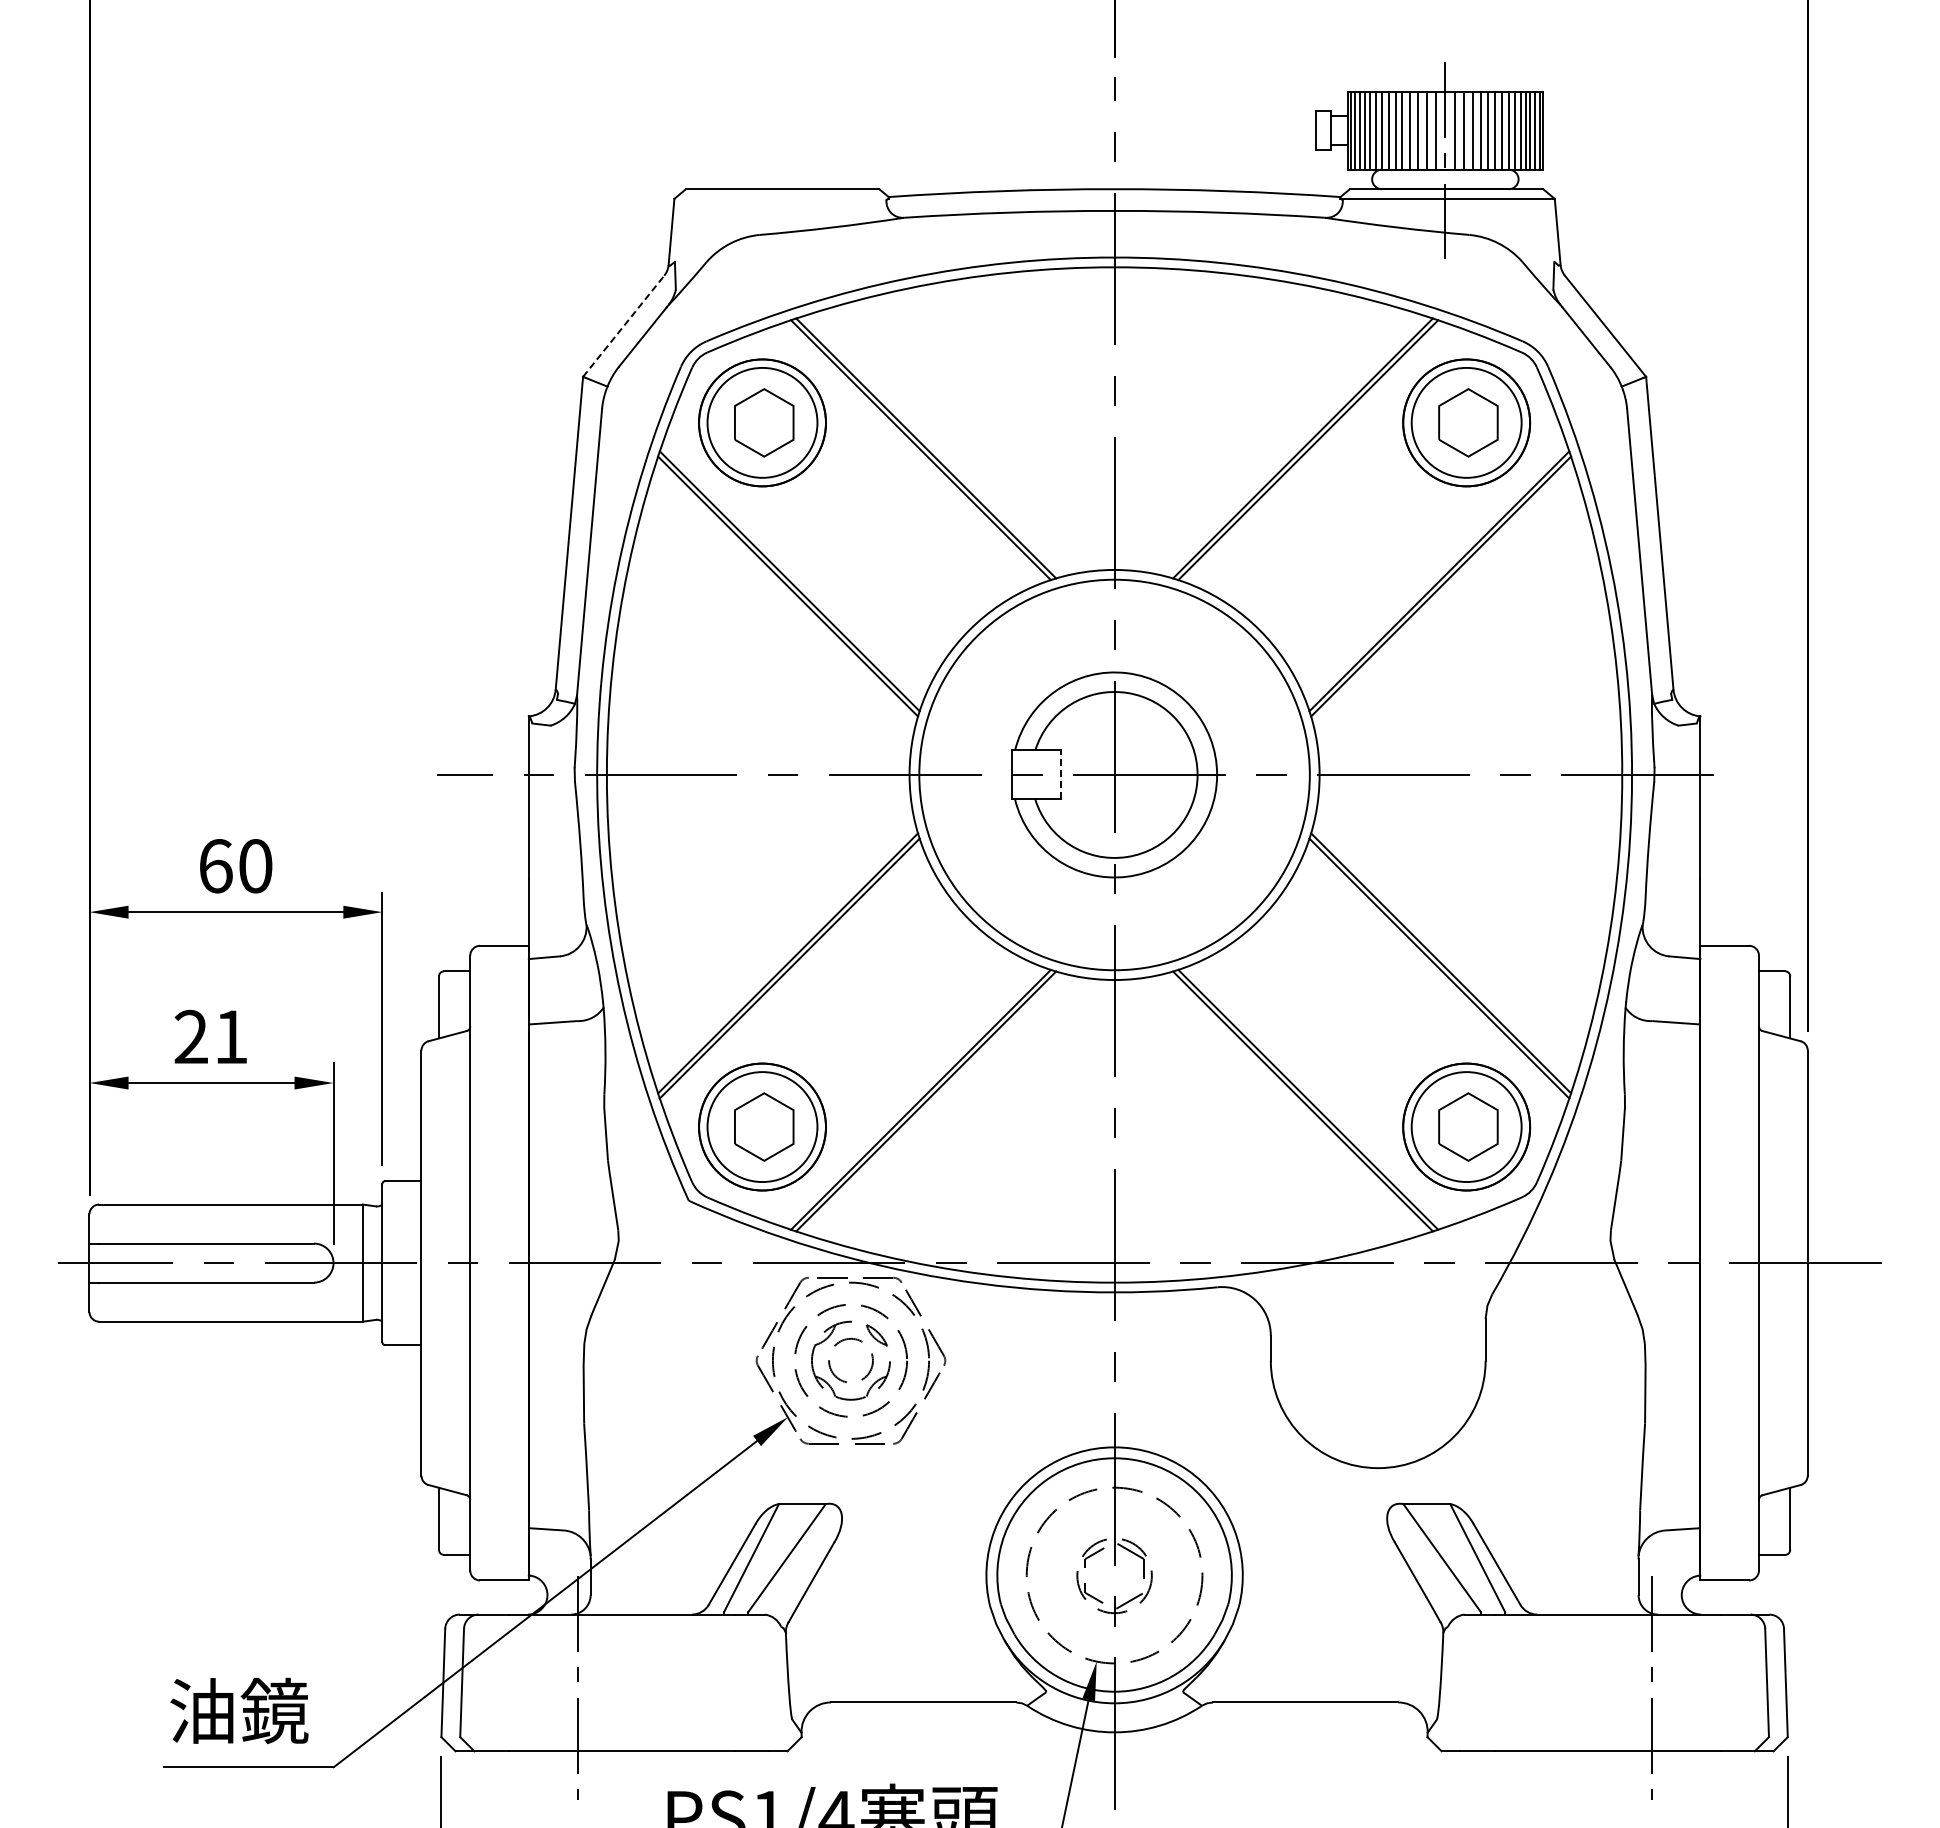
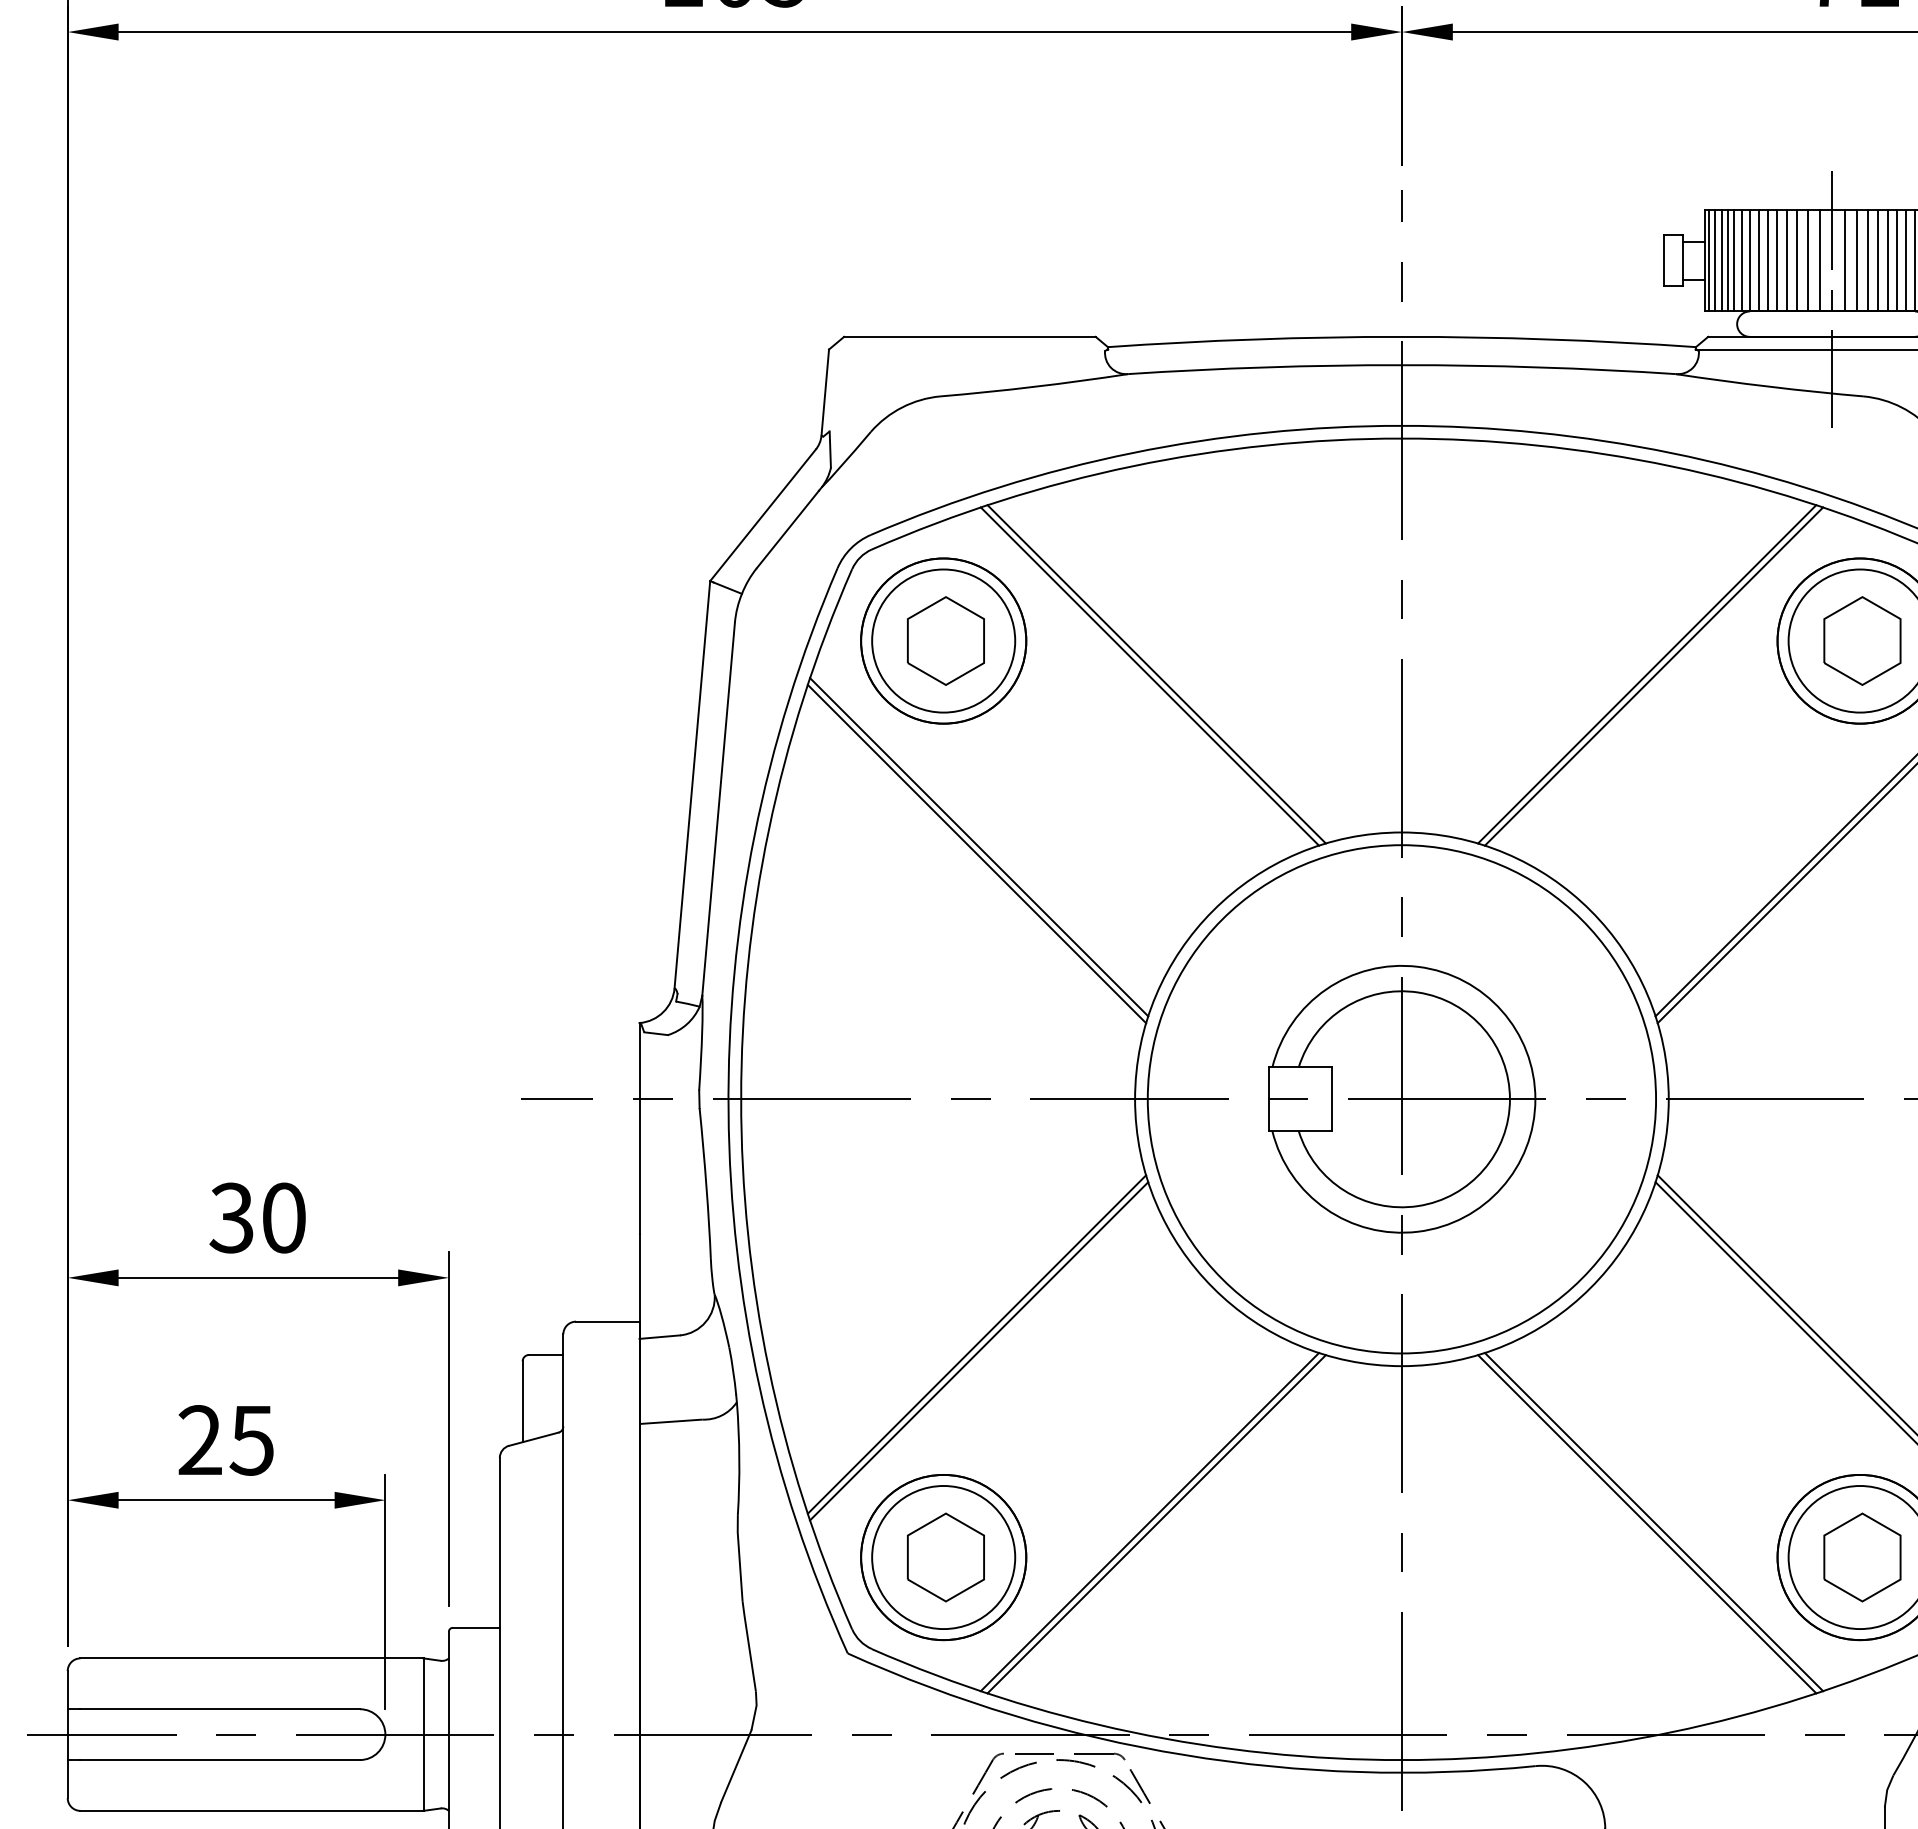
line: (623, 326) -> (762, 515), dashed -> solid
line: (1060, 774) -> (1331, 1098), dashed -> solid
text: (215, 866) -> (231, 1218), 60 -> 30
text: (230, 1037) -> (251, 1440), 21 -> 25

